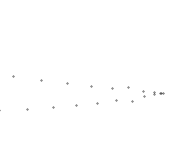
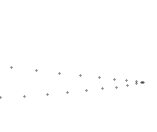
part: (130, 94) -> (115, 83), size x0.62

